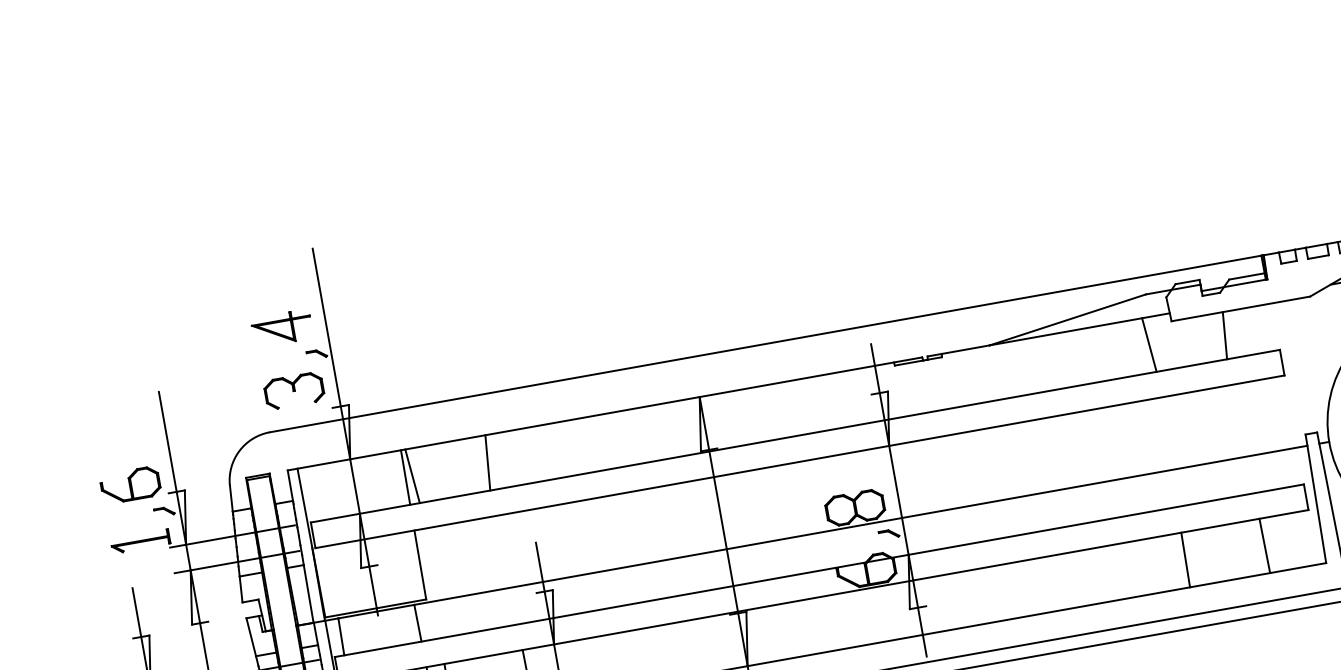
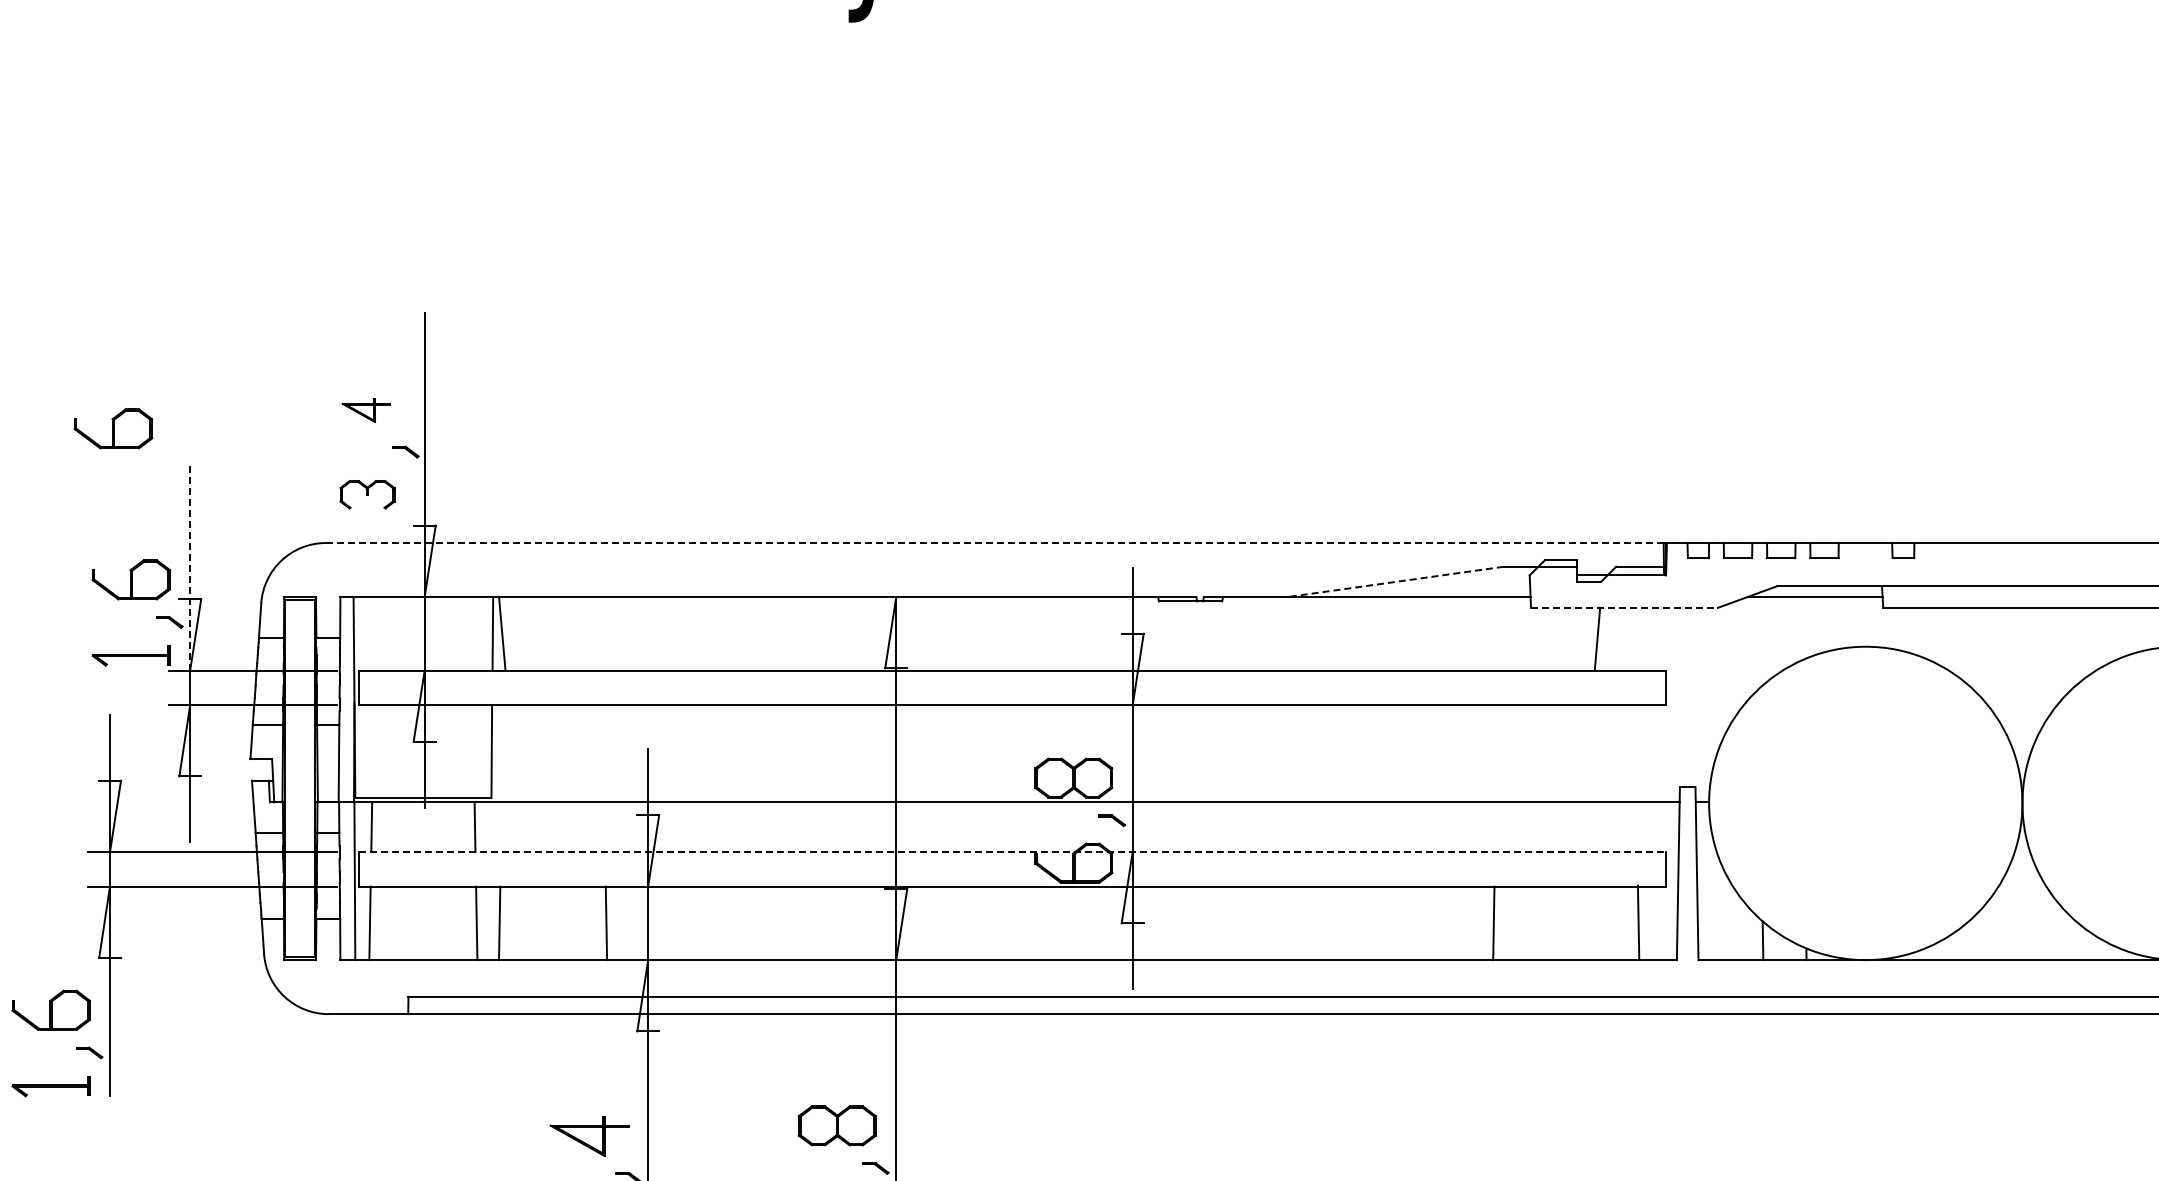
line: (1240, 308) -> (1624, 607), solid -> dashed
line: (1067, 319) -> (1395, 581), solid -> dashed
part: (281, 328) -> (365, 410), size x0.6
line: (765, 344) -> (994, 543), solid -> dashed
line: (1149, 344) -> (1496, 633), removed
part: (97, 375) -> (113, 428), added
part: (294, 390) -> (367, 494), size x0.7
line: (487, 462) -> (603, 633), removed
line: (172, 467) -> (190, 566), solid -> dashed
line: (1264, 546) -> (1638, 922), moved
line: (819, 571) -> (1012, 852), solid -> dashed

